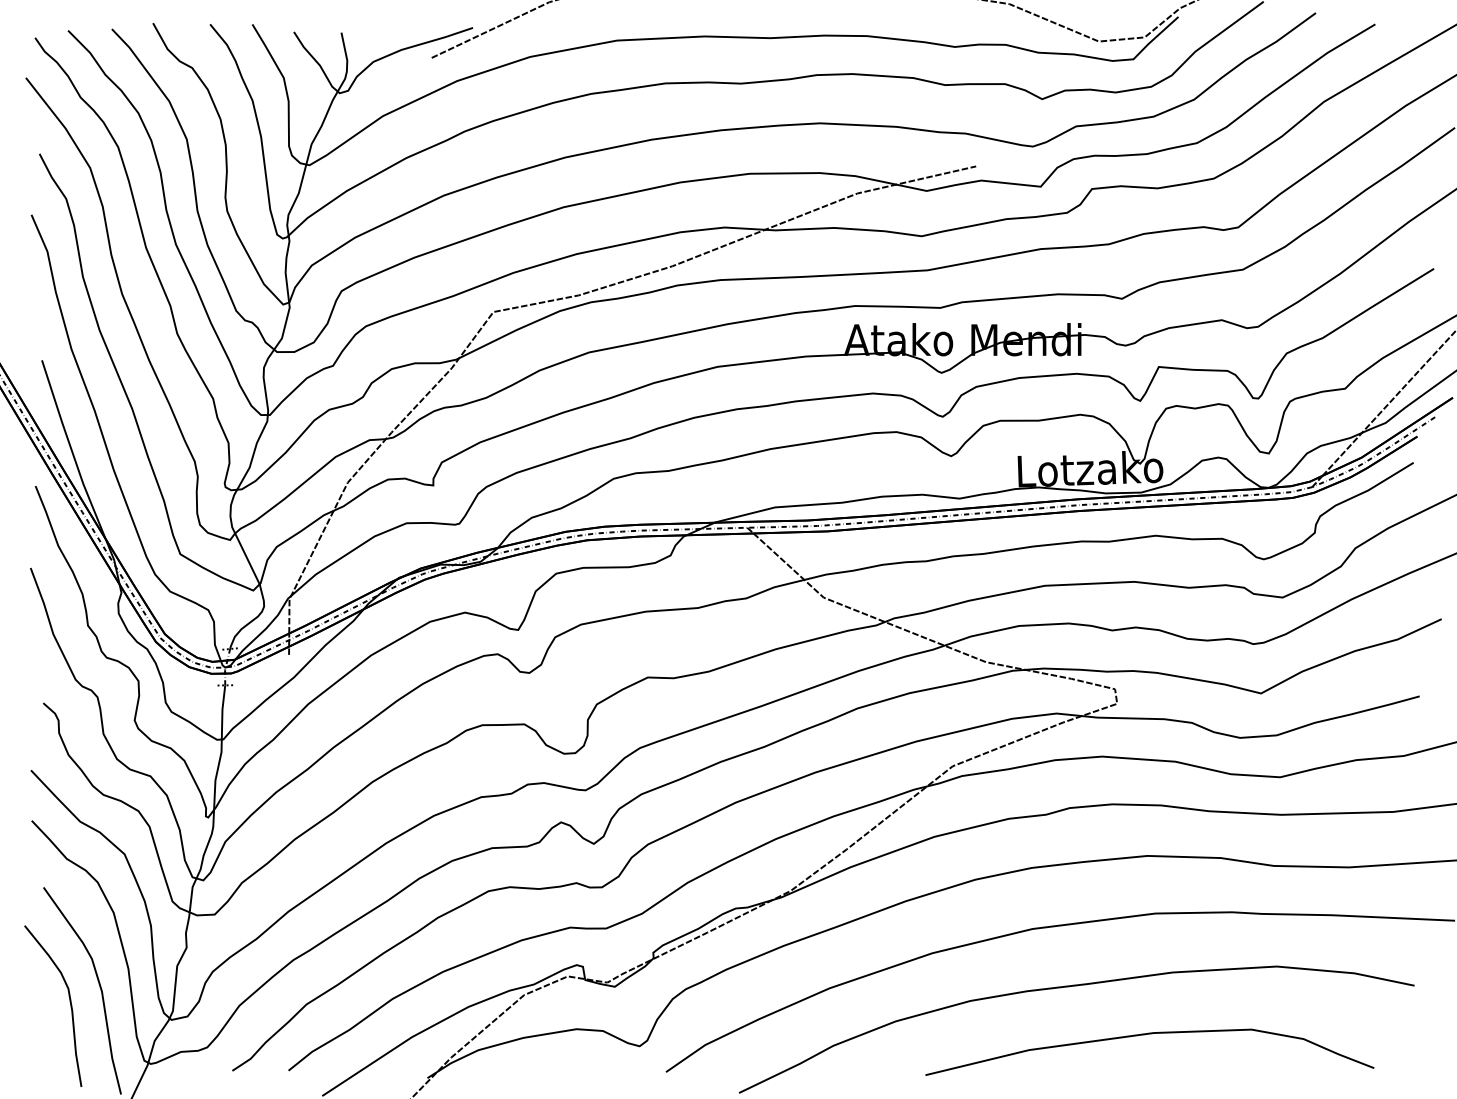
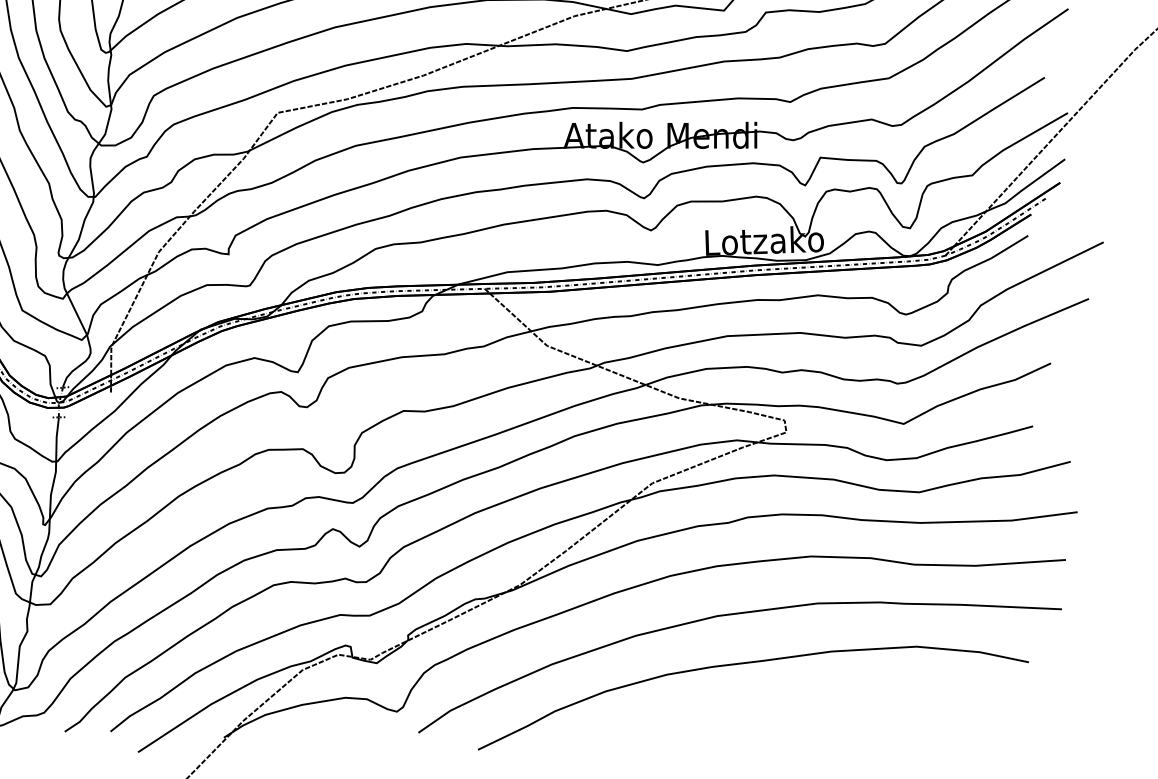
curve: (1145, 1035) -> (809, 702), removed

